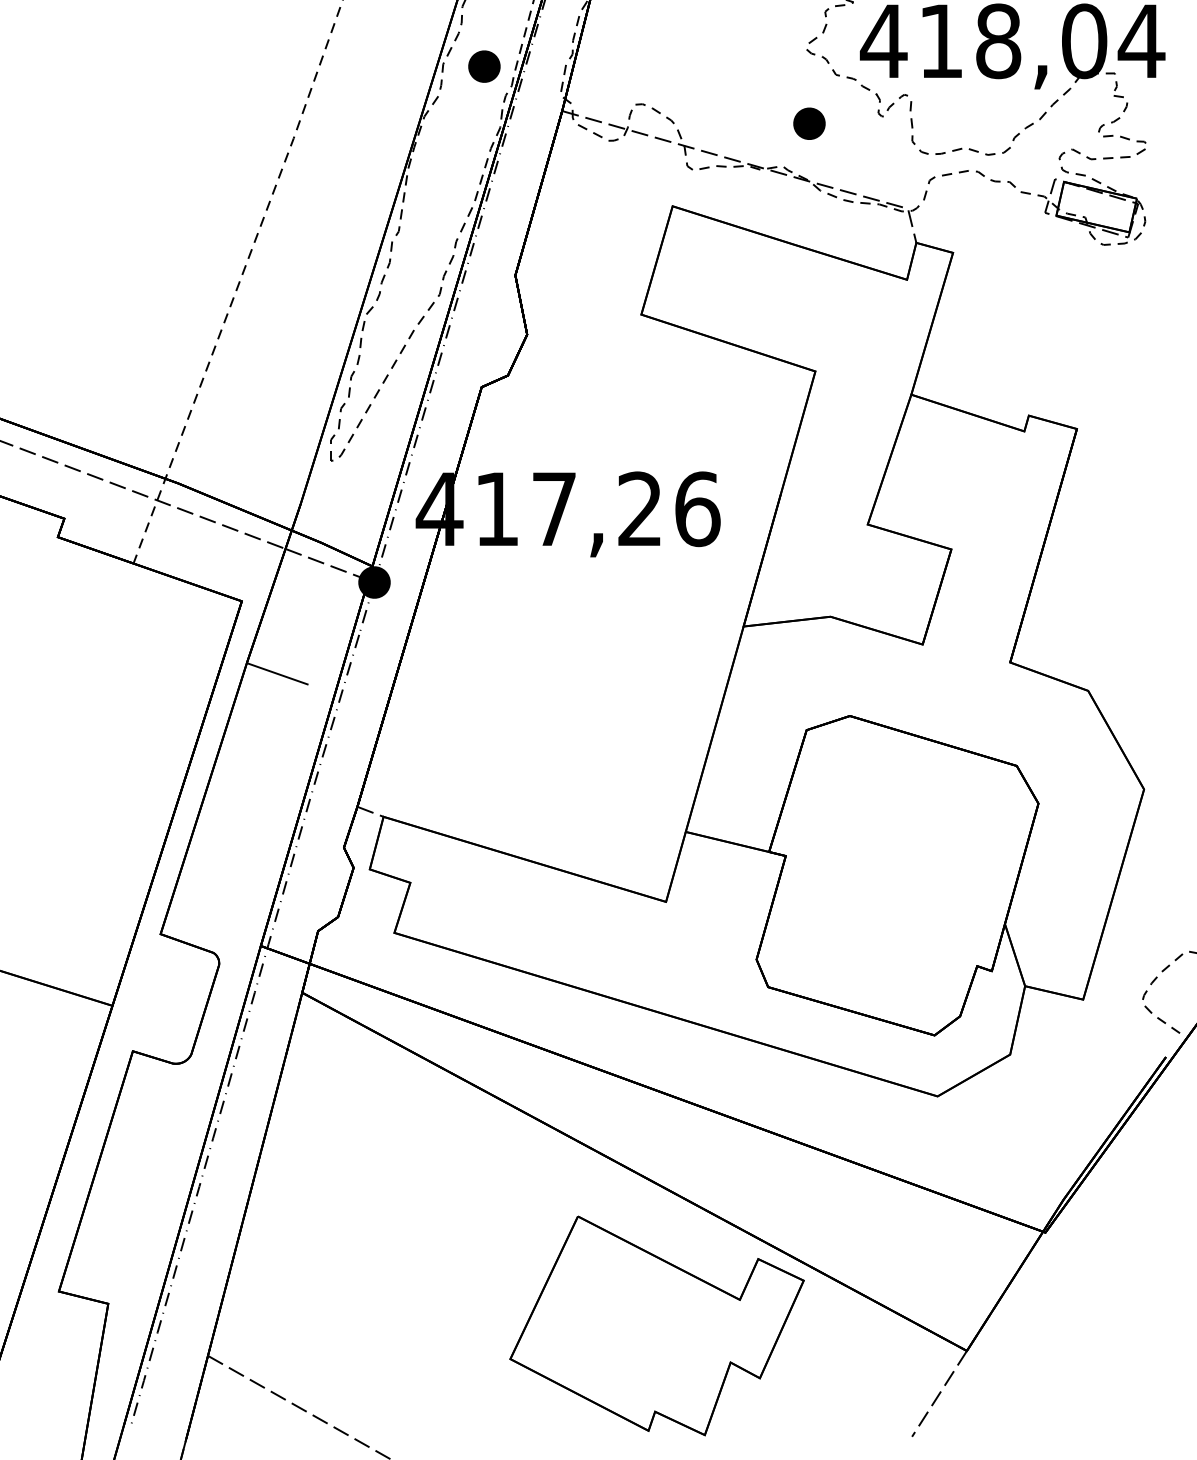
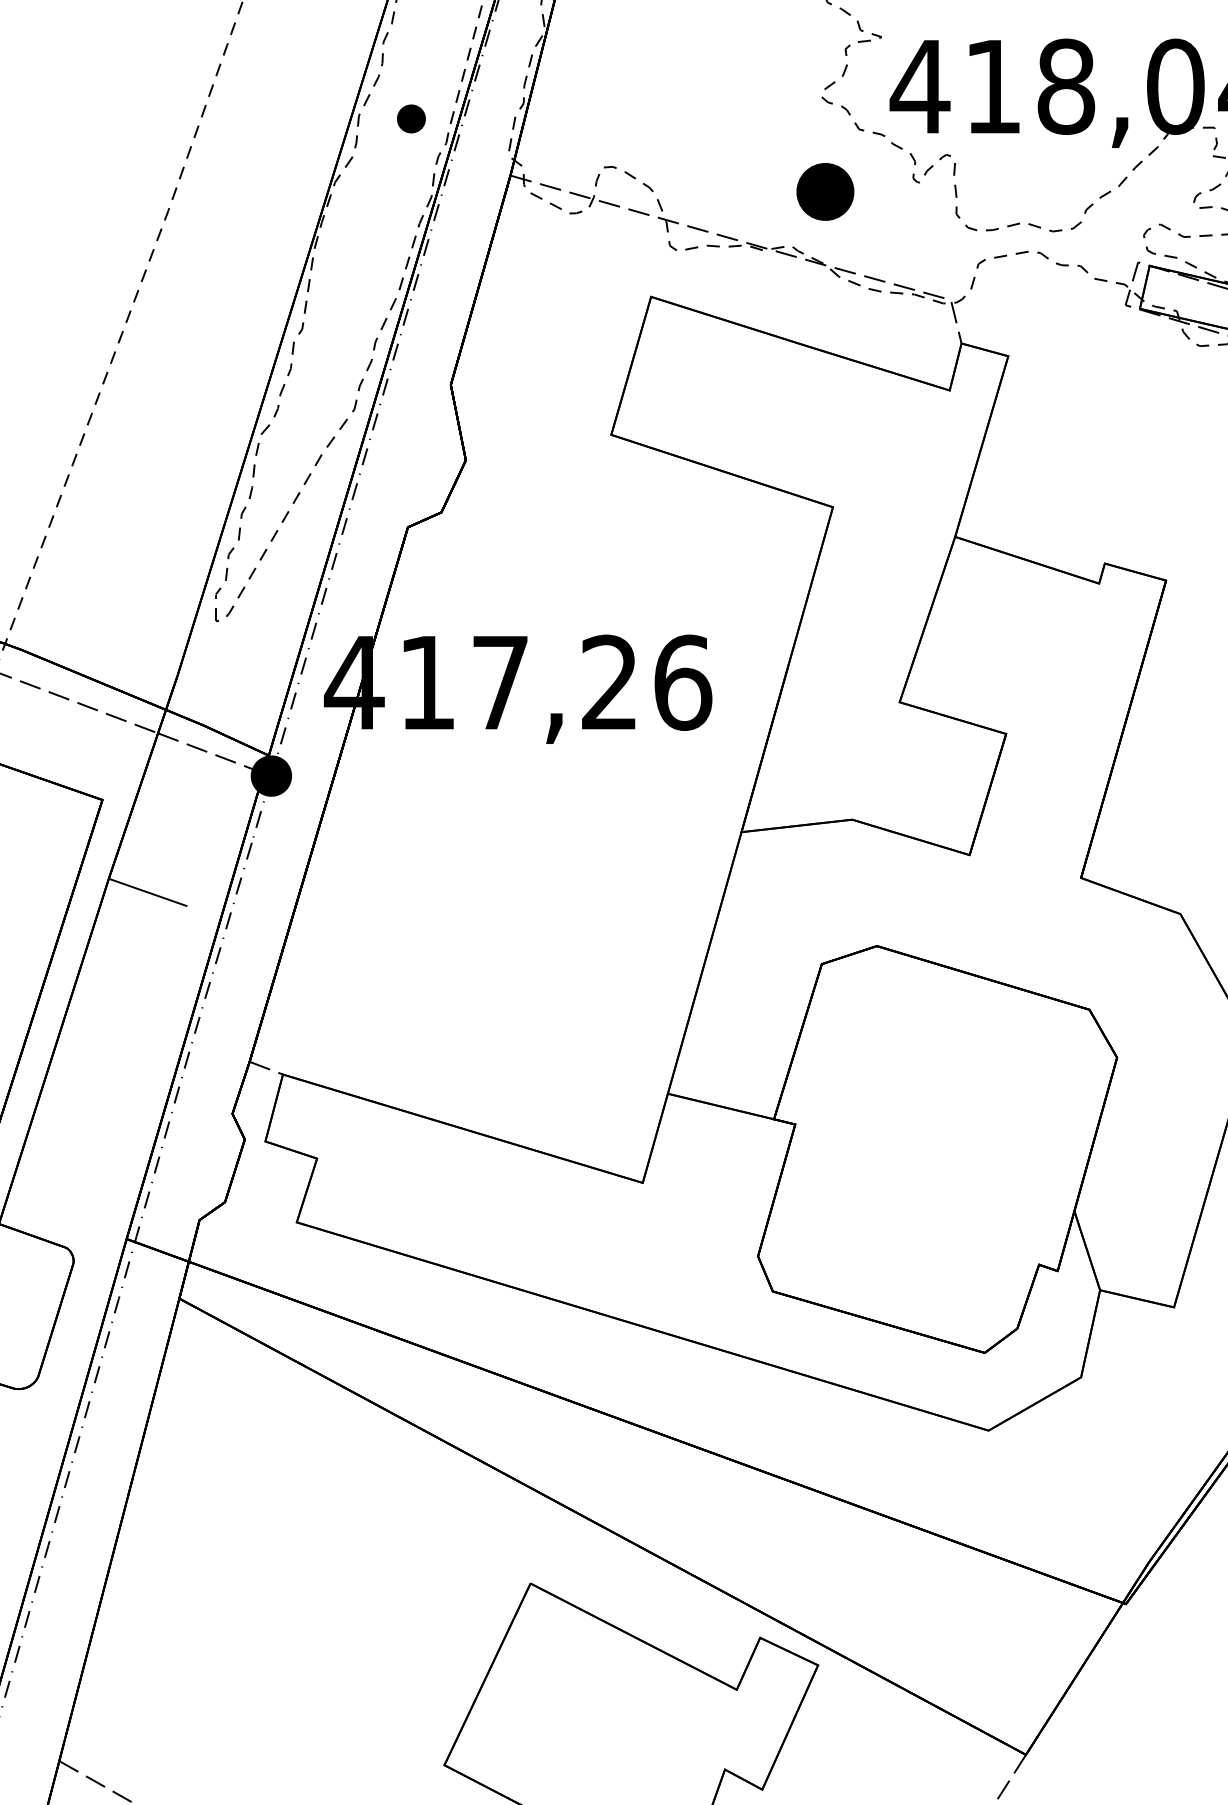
part: (484, 66) -> (411, 118), size x0.7
part: (809, 123) -> (825, 191), size x1.4

